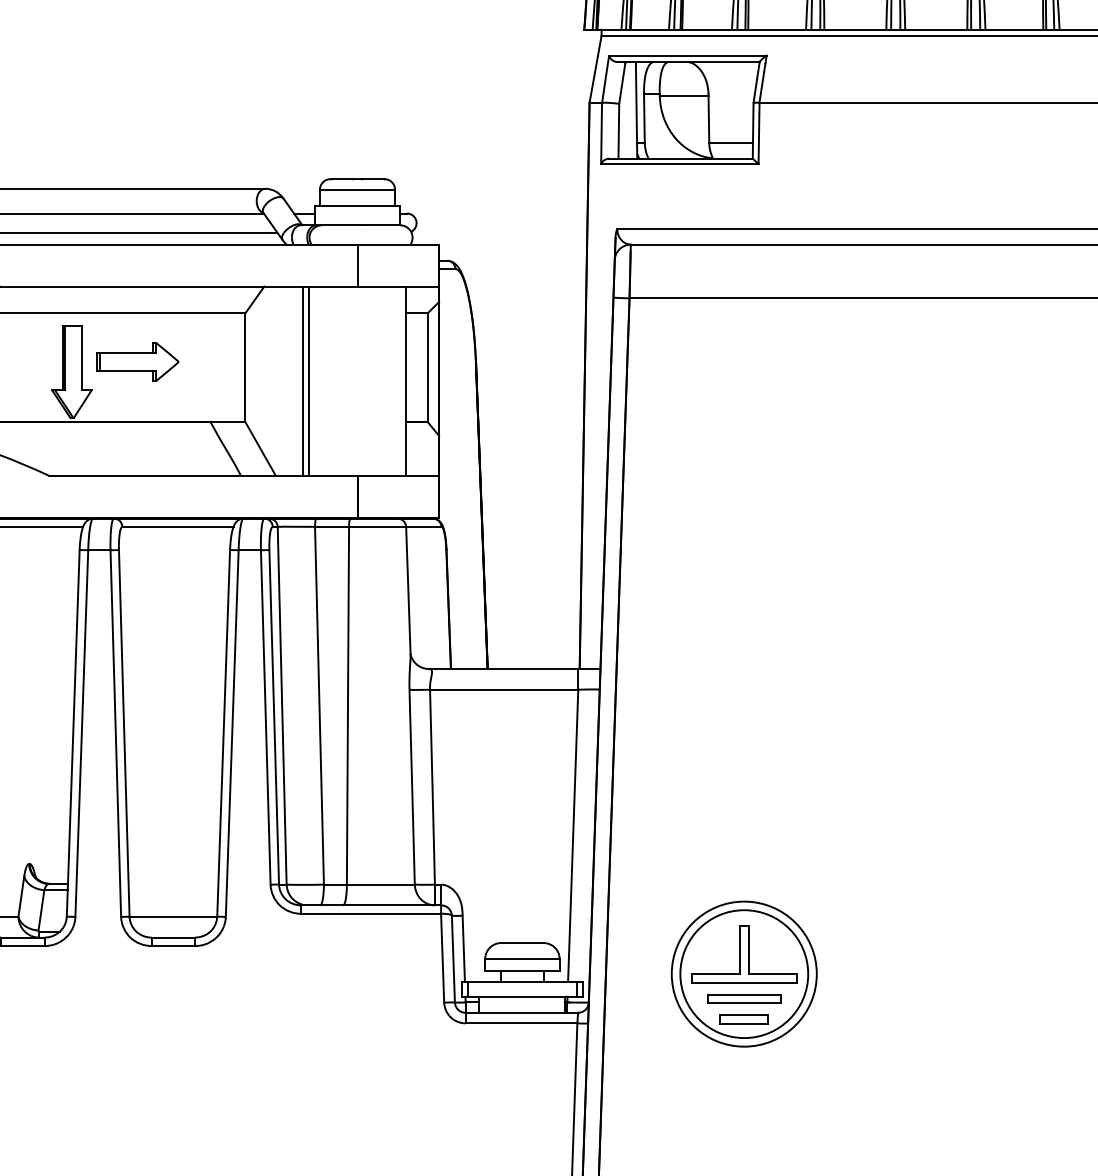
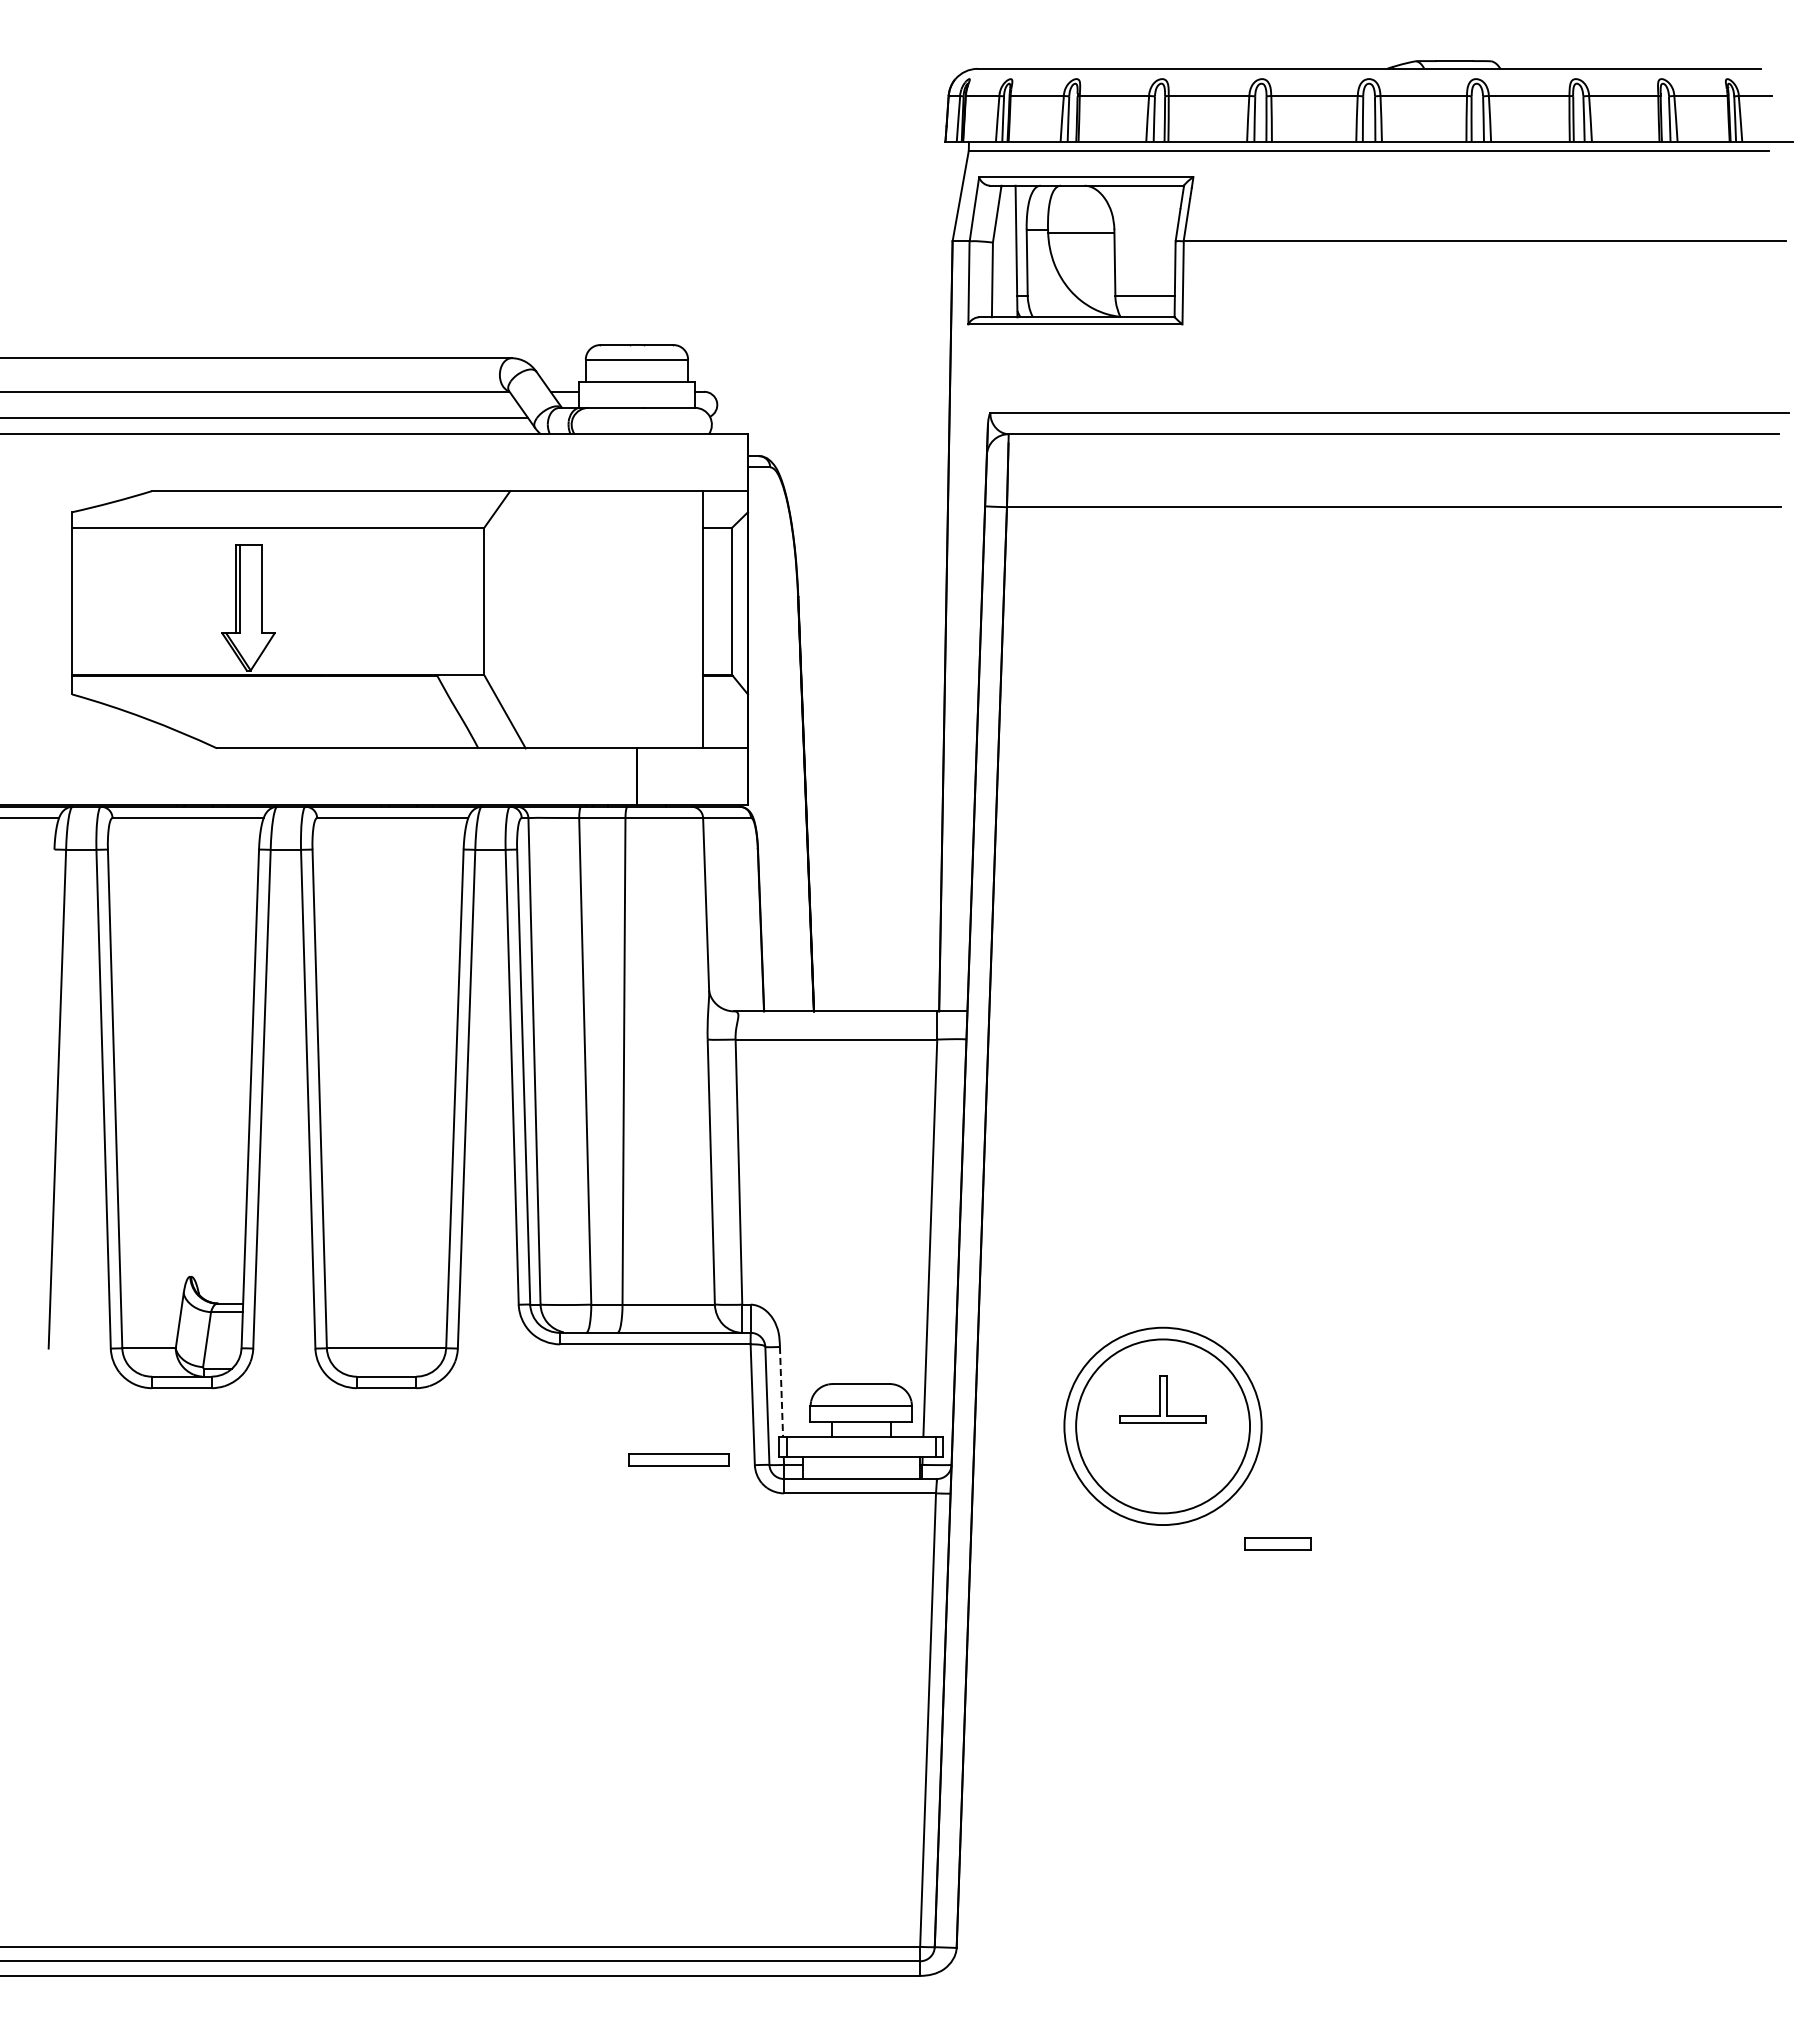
line: (357, 265) -> (636, 462), removed
part: (137, 361) -> (337, 593), removed
line: (303, 380) -> (563, 619), removed
line: (309, 380) -> (571, 619), removed
line: (463, 948) -> (781, 1391), solid -> dashed
part: (743, 954) -> (1162, 1399), size x0.6
part: (743, 998) -> (678, 1459), moved
part: (743, 1019) -> (1277, 1543), moved

